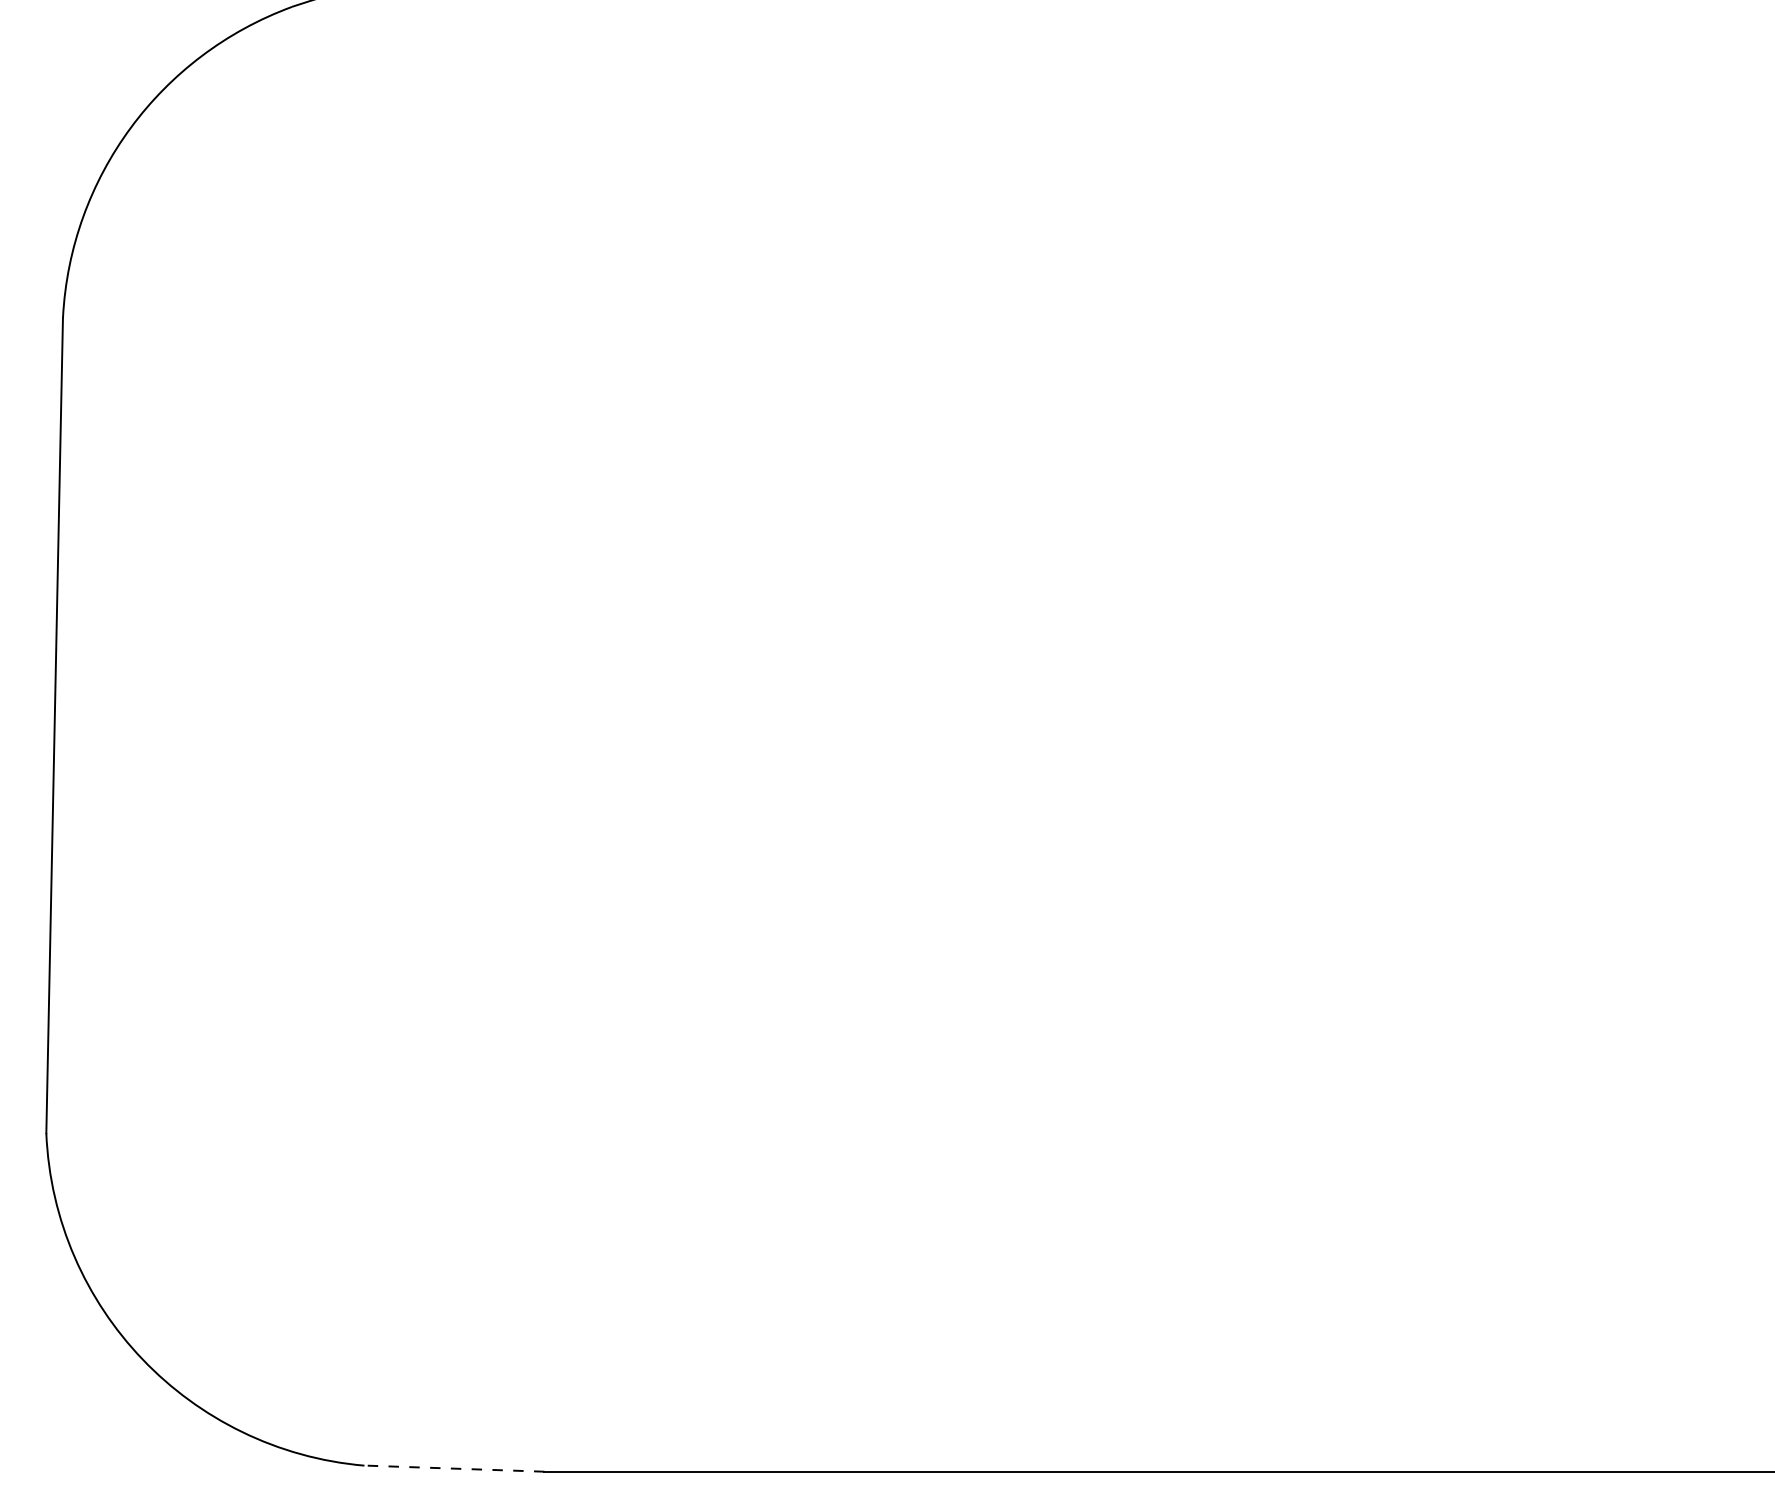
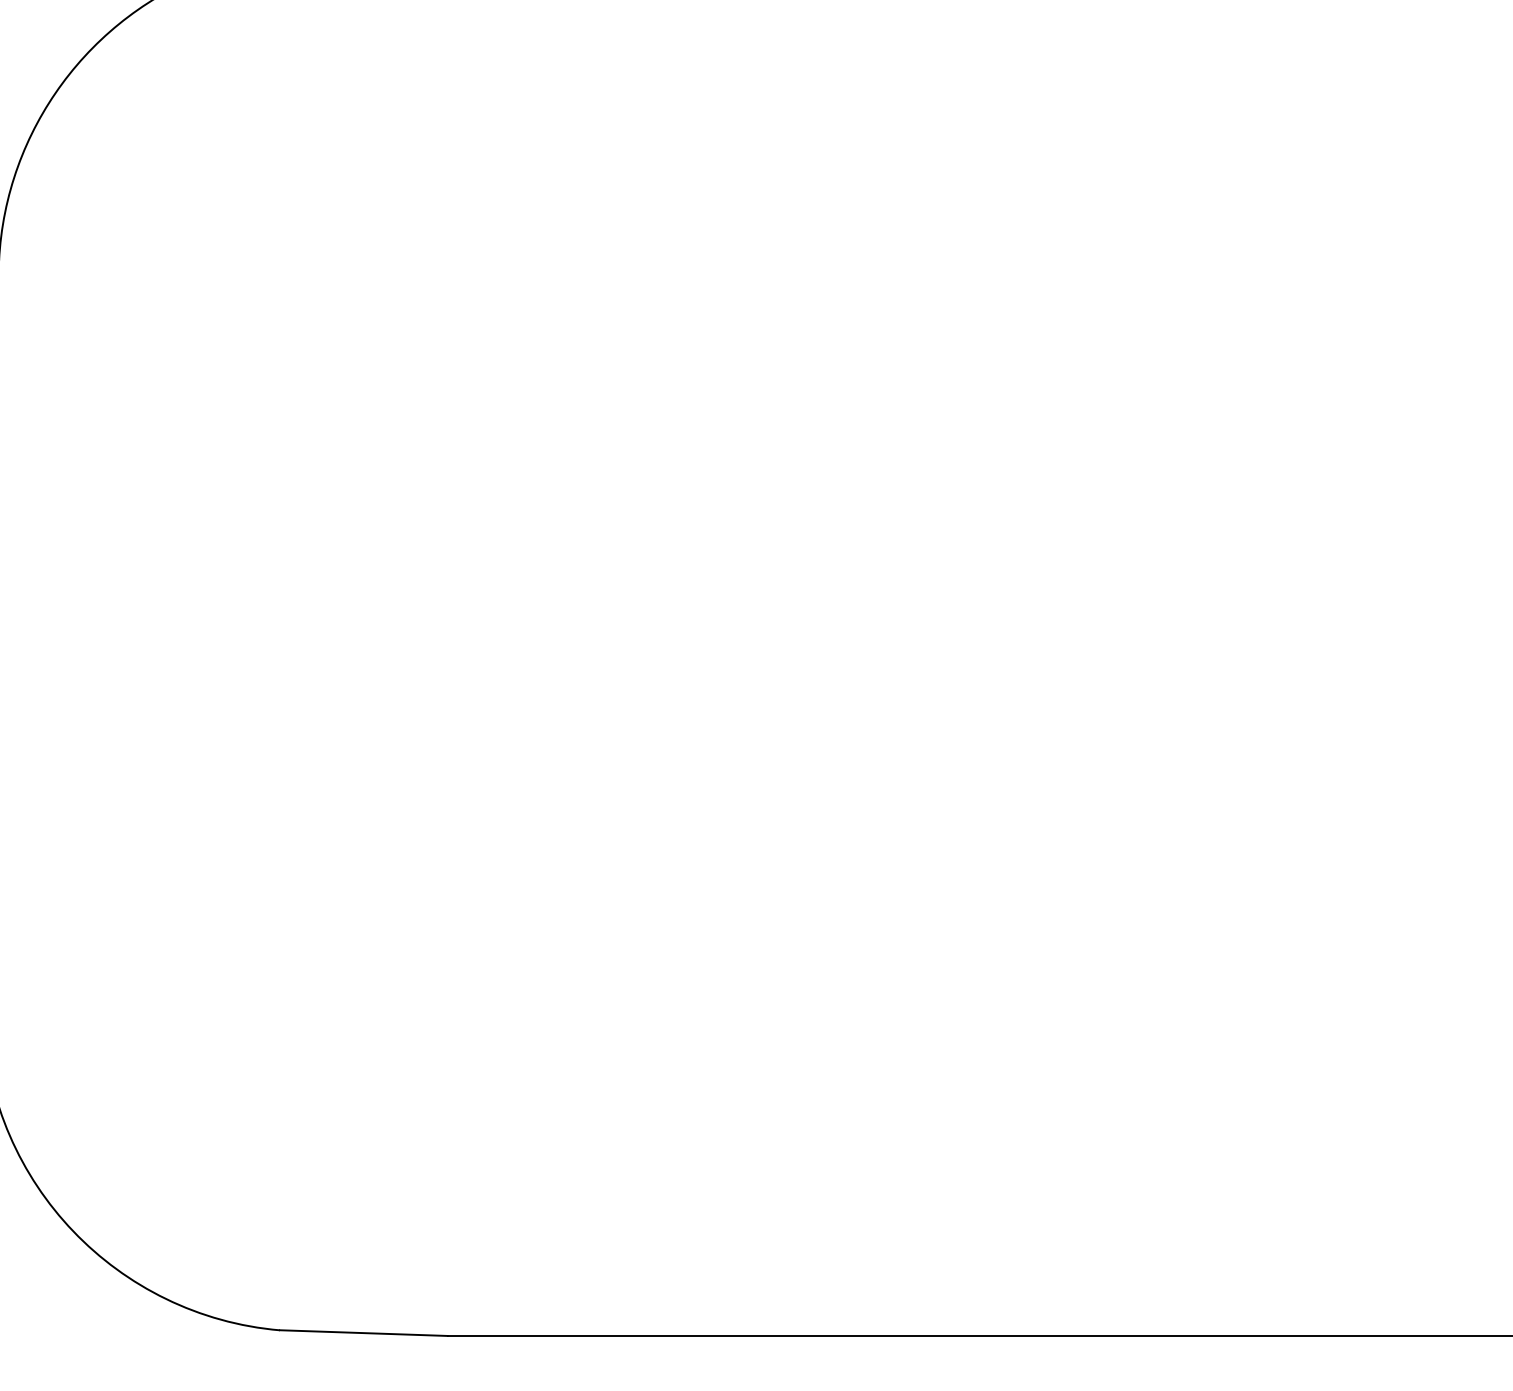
line: (453, 1468) -> (362, 1332), dashed -> solid

